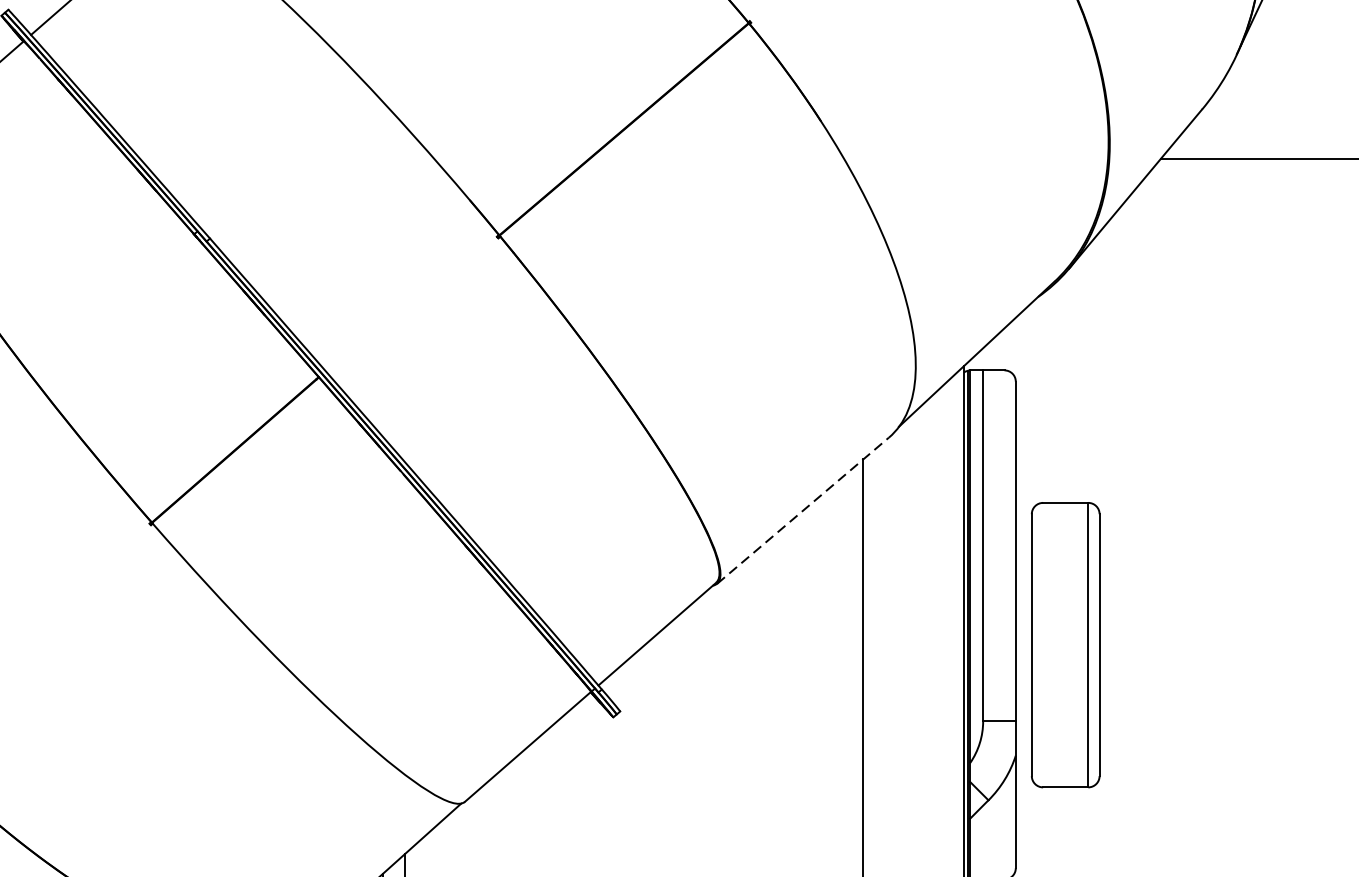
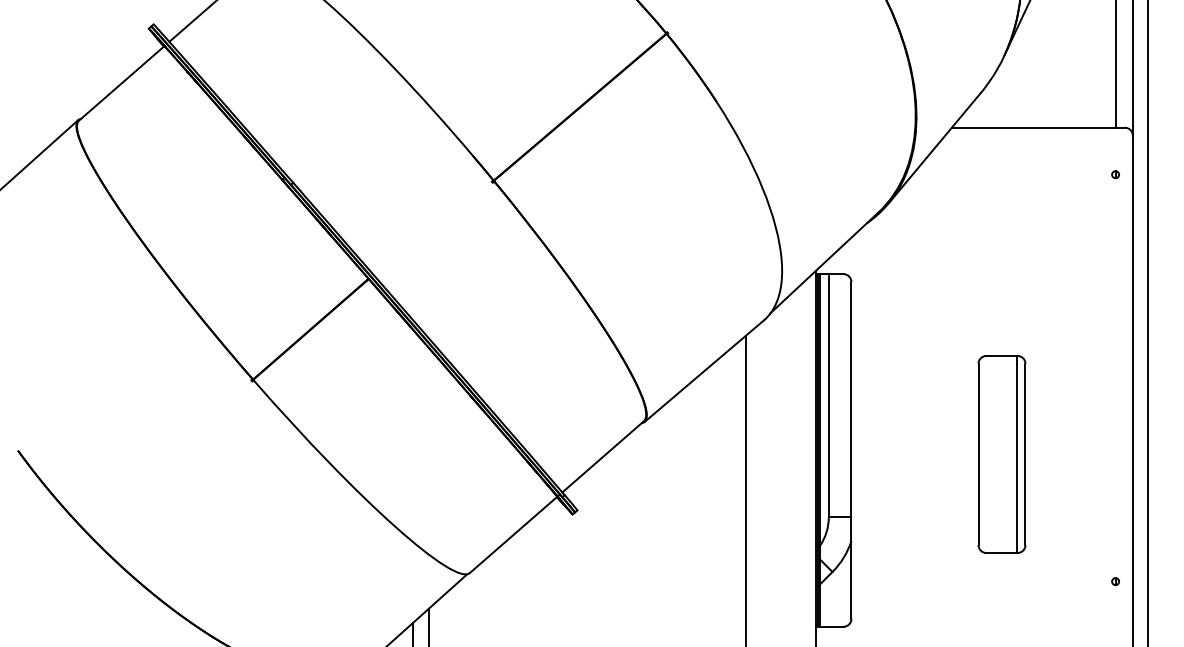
line: (803, 510) -> (704, 371), dashed -> solid
part: (1065, 645) -> (1001, 454), moved

